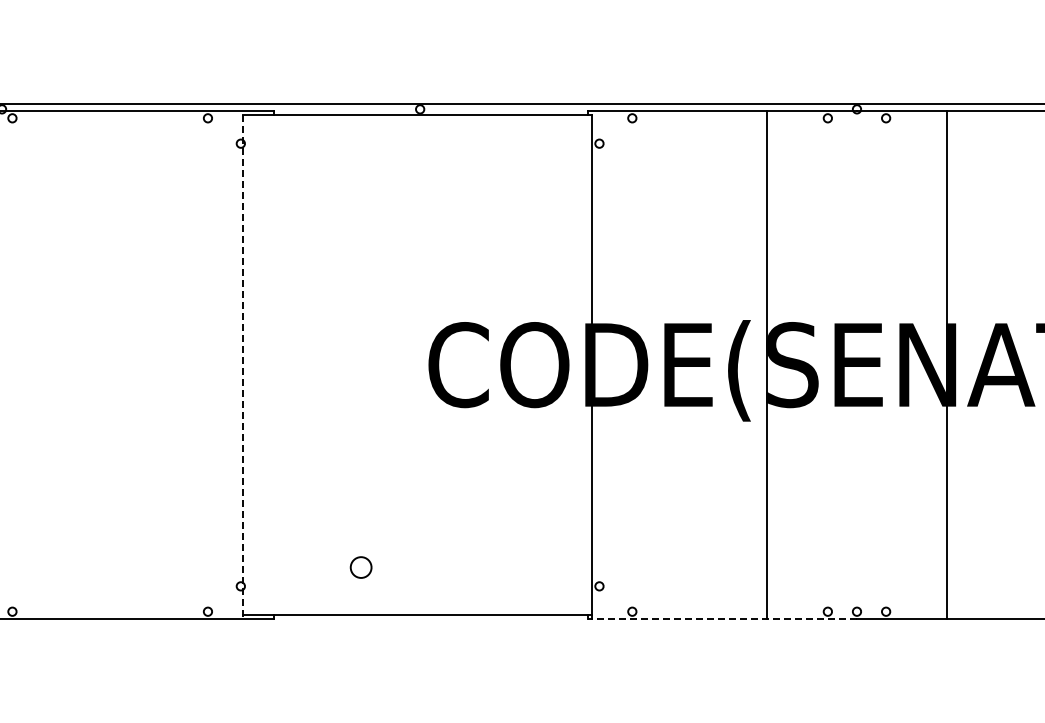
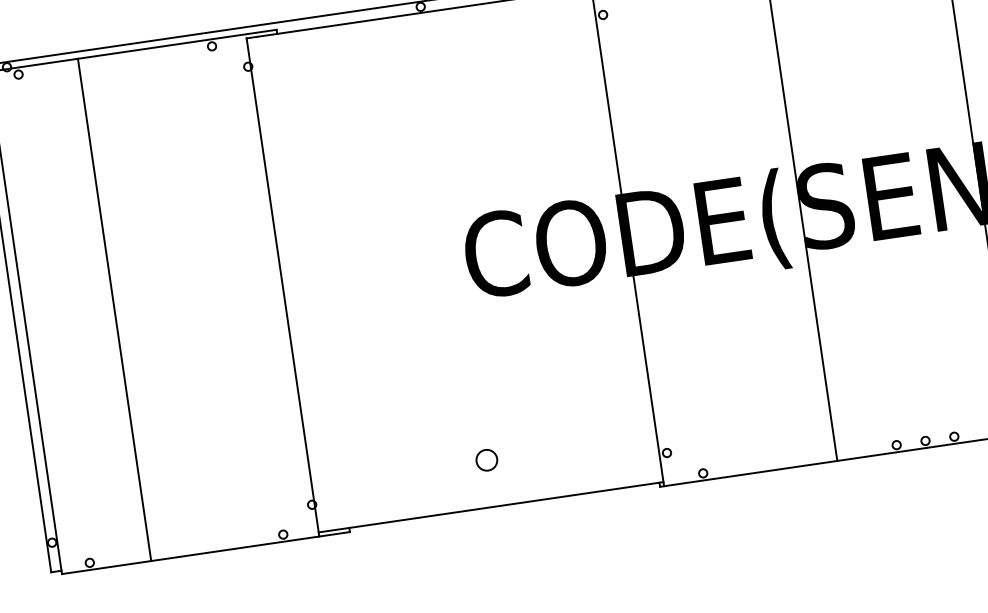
line: (73, 364) -> (114, 309), added
line: (243, 367) -> (283, 287), dashed -> solid
circle: (360, 567) -> (486, 460), moved
line: (722, 618) -> (793, 467), dashed -> solid

